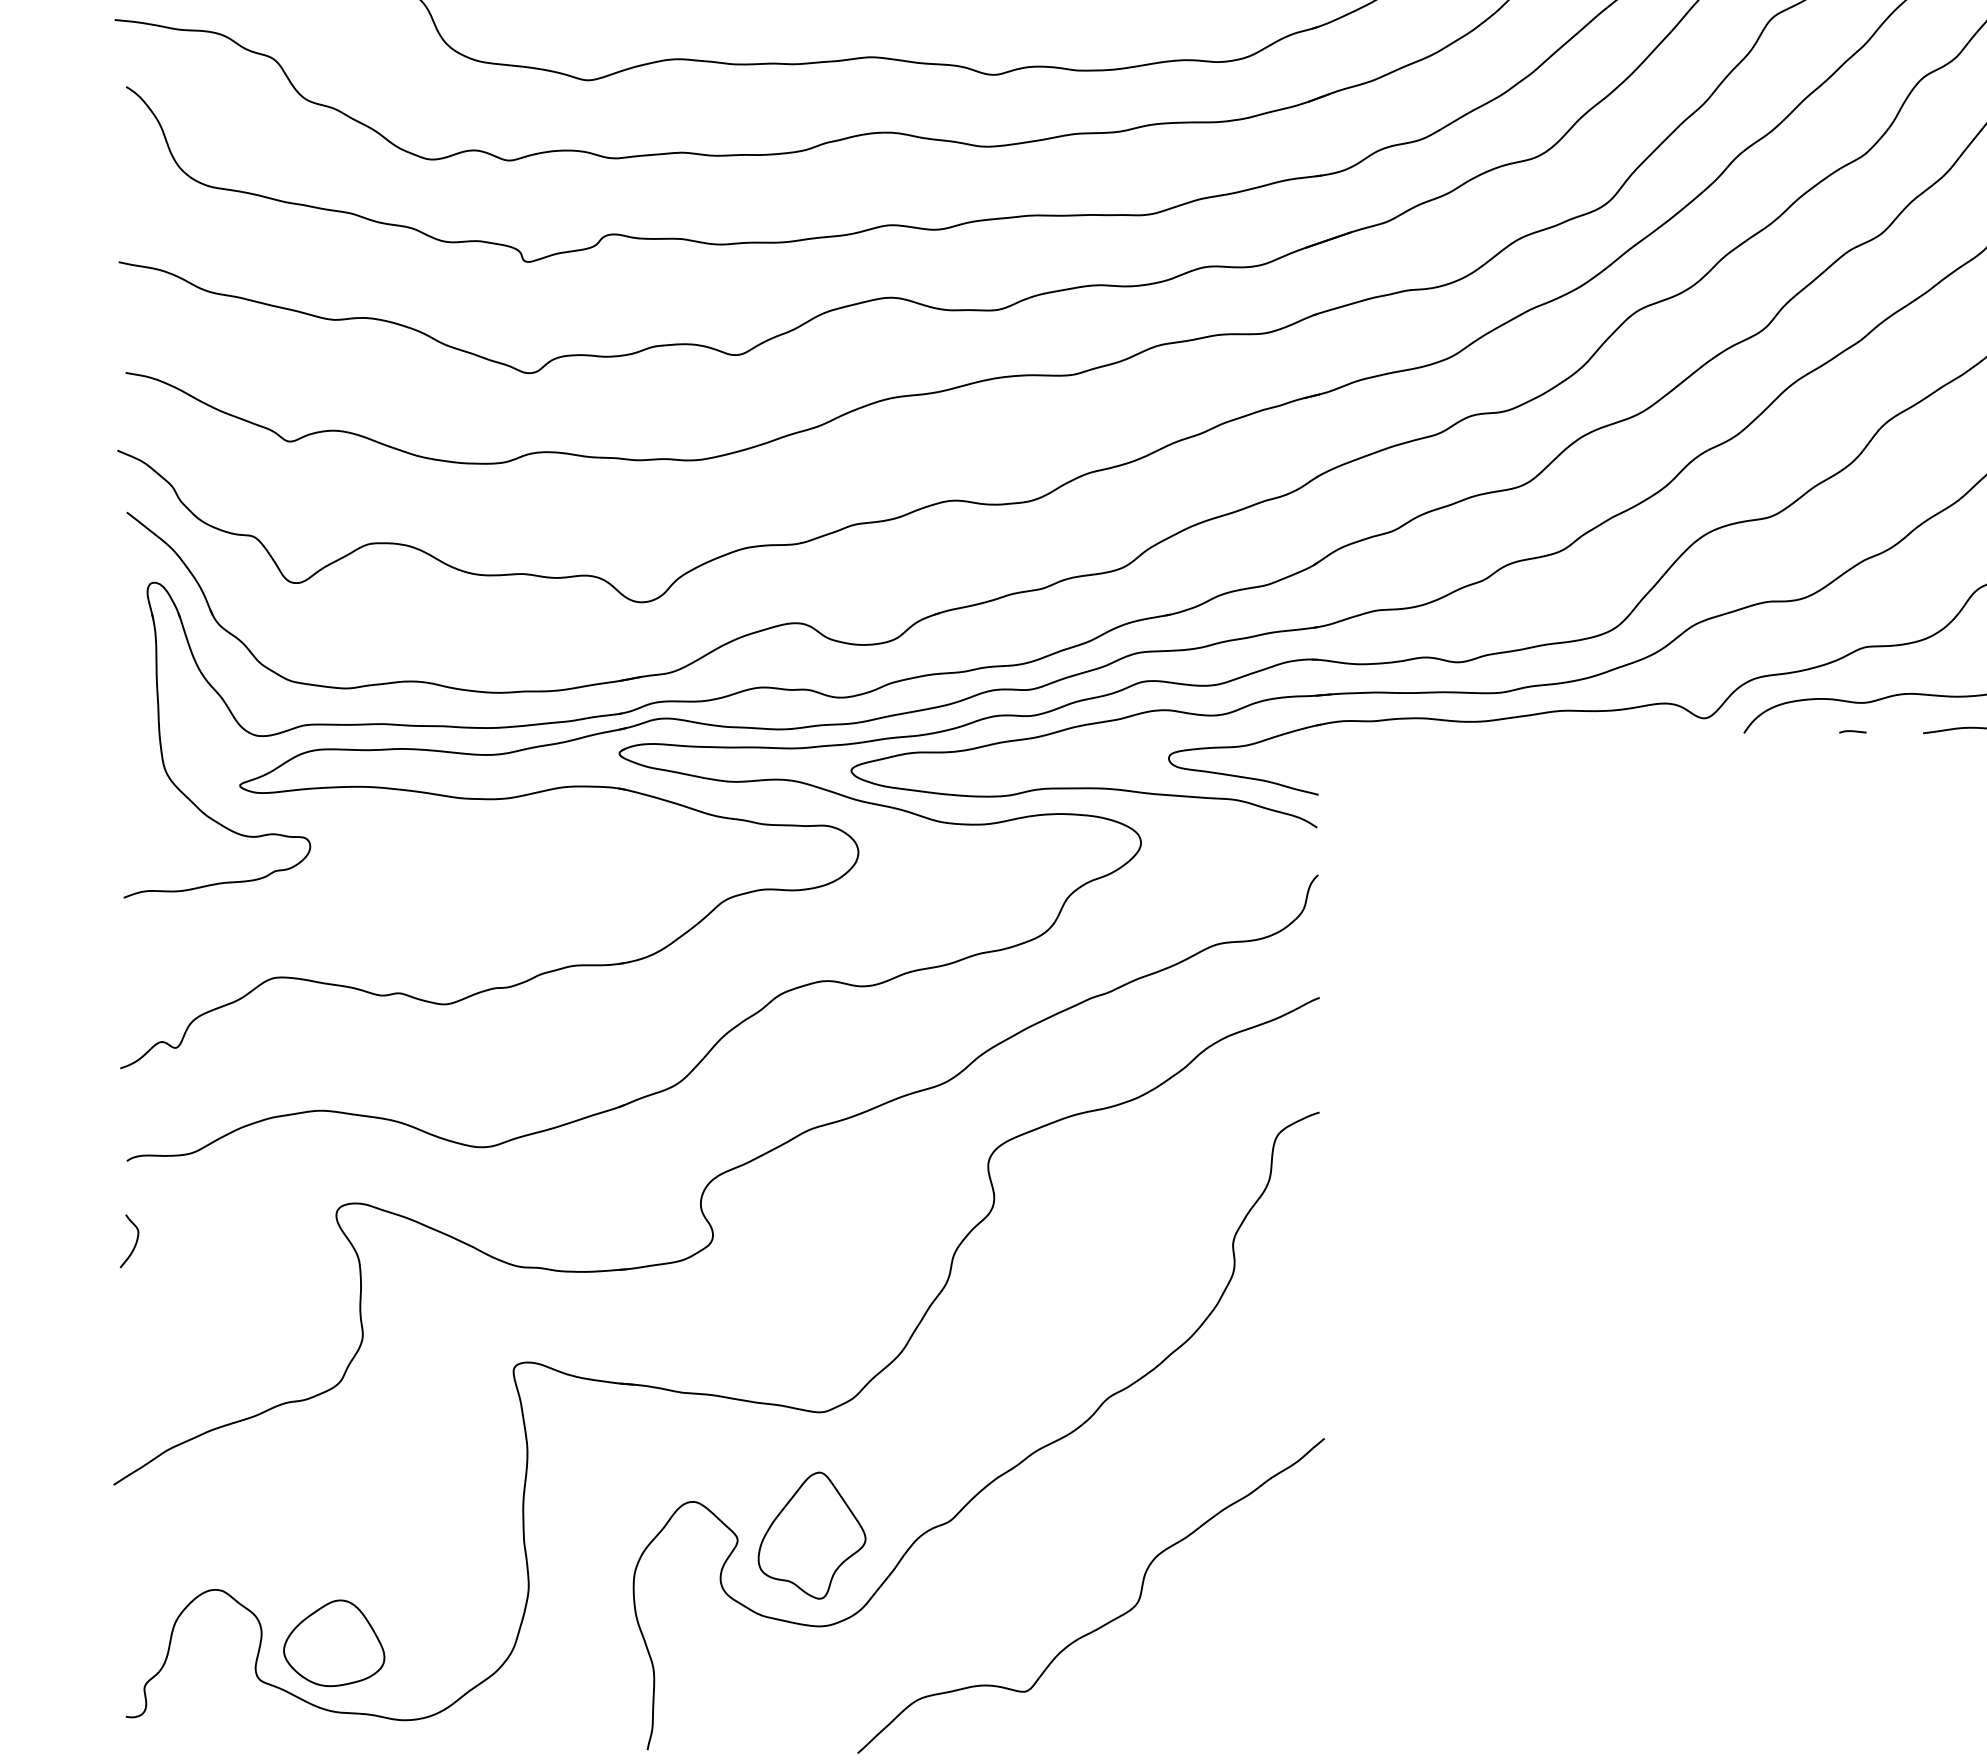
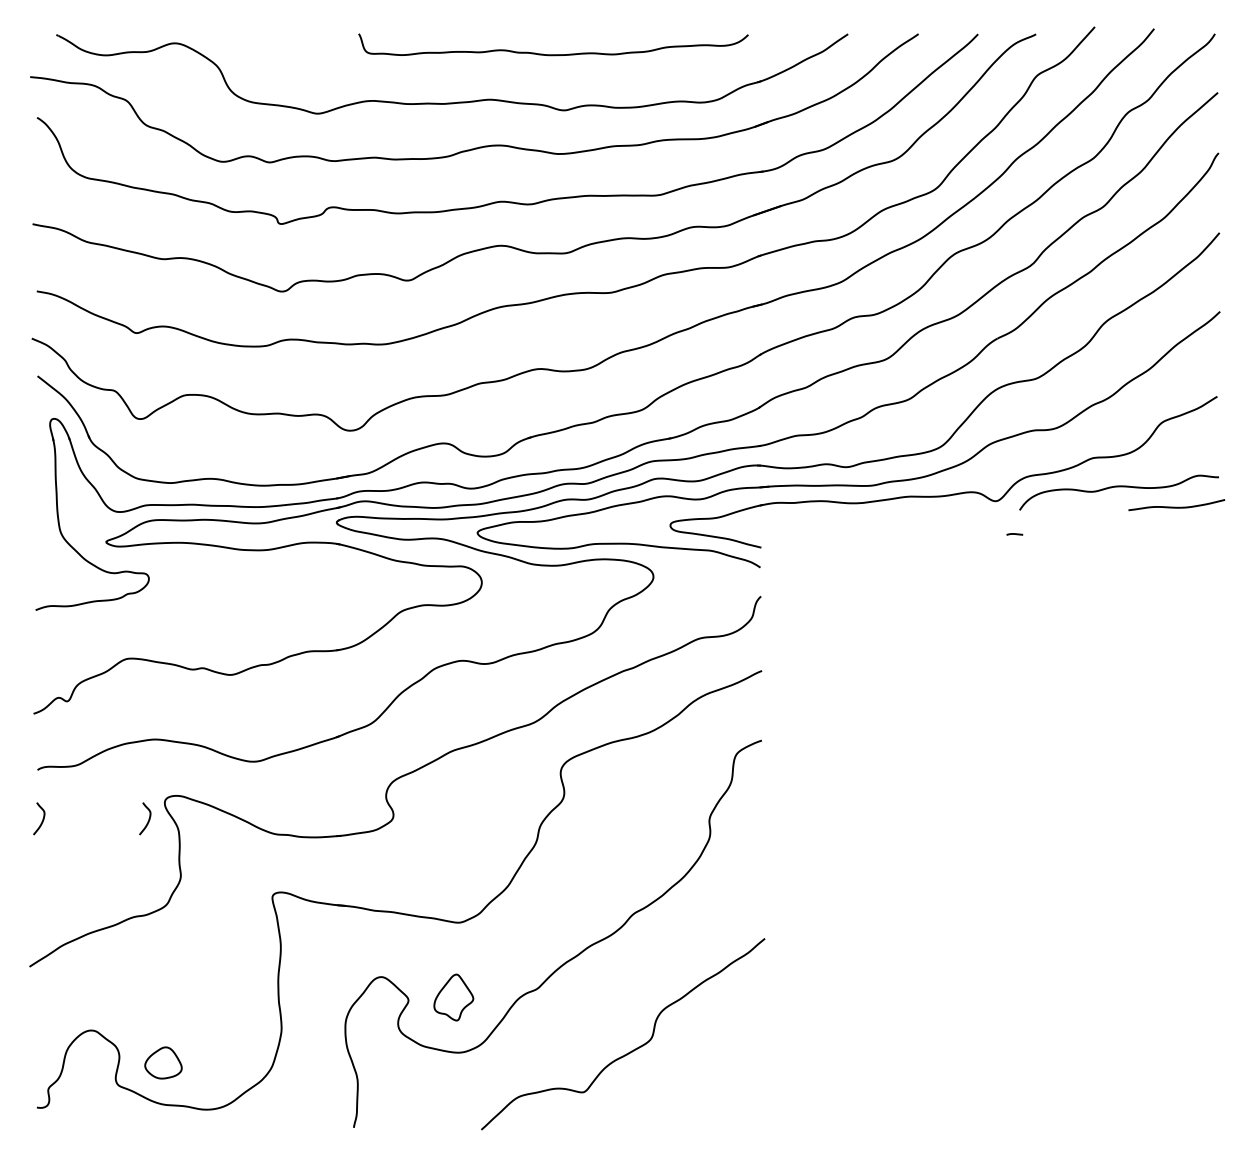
line: (1852, 731) -> (1014, 534), moved
curve: (309, 1240) -> (148, 818), added
part: (811, 1535) -> (453, 997), size x0.6
part: (334, 1642) -> (163, 1062), size x0.6

